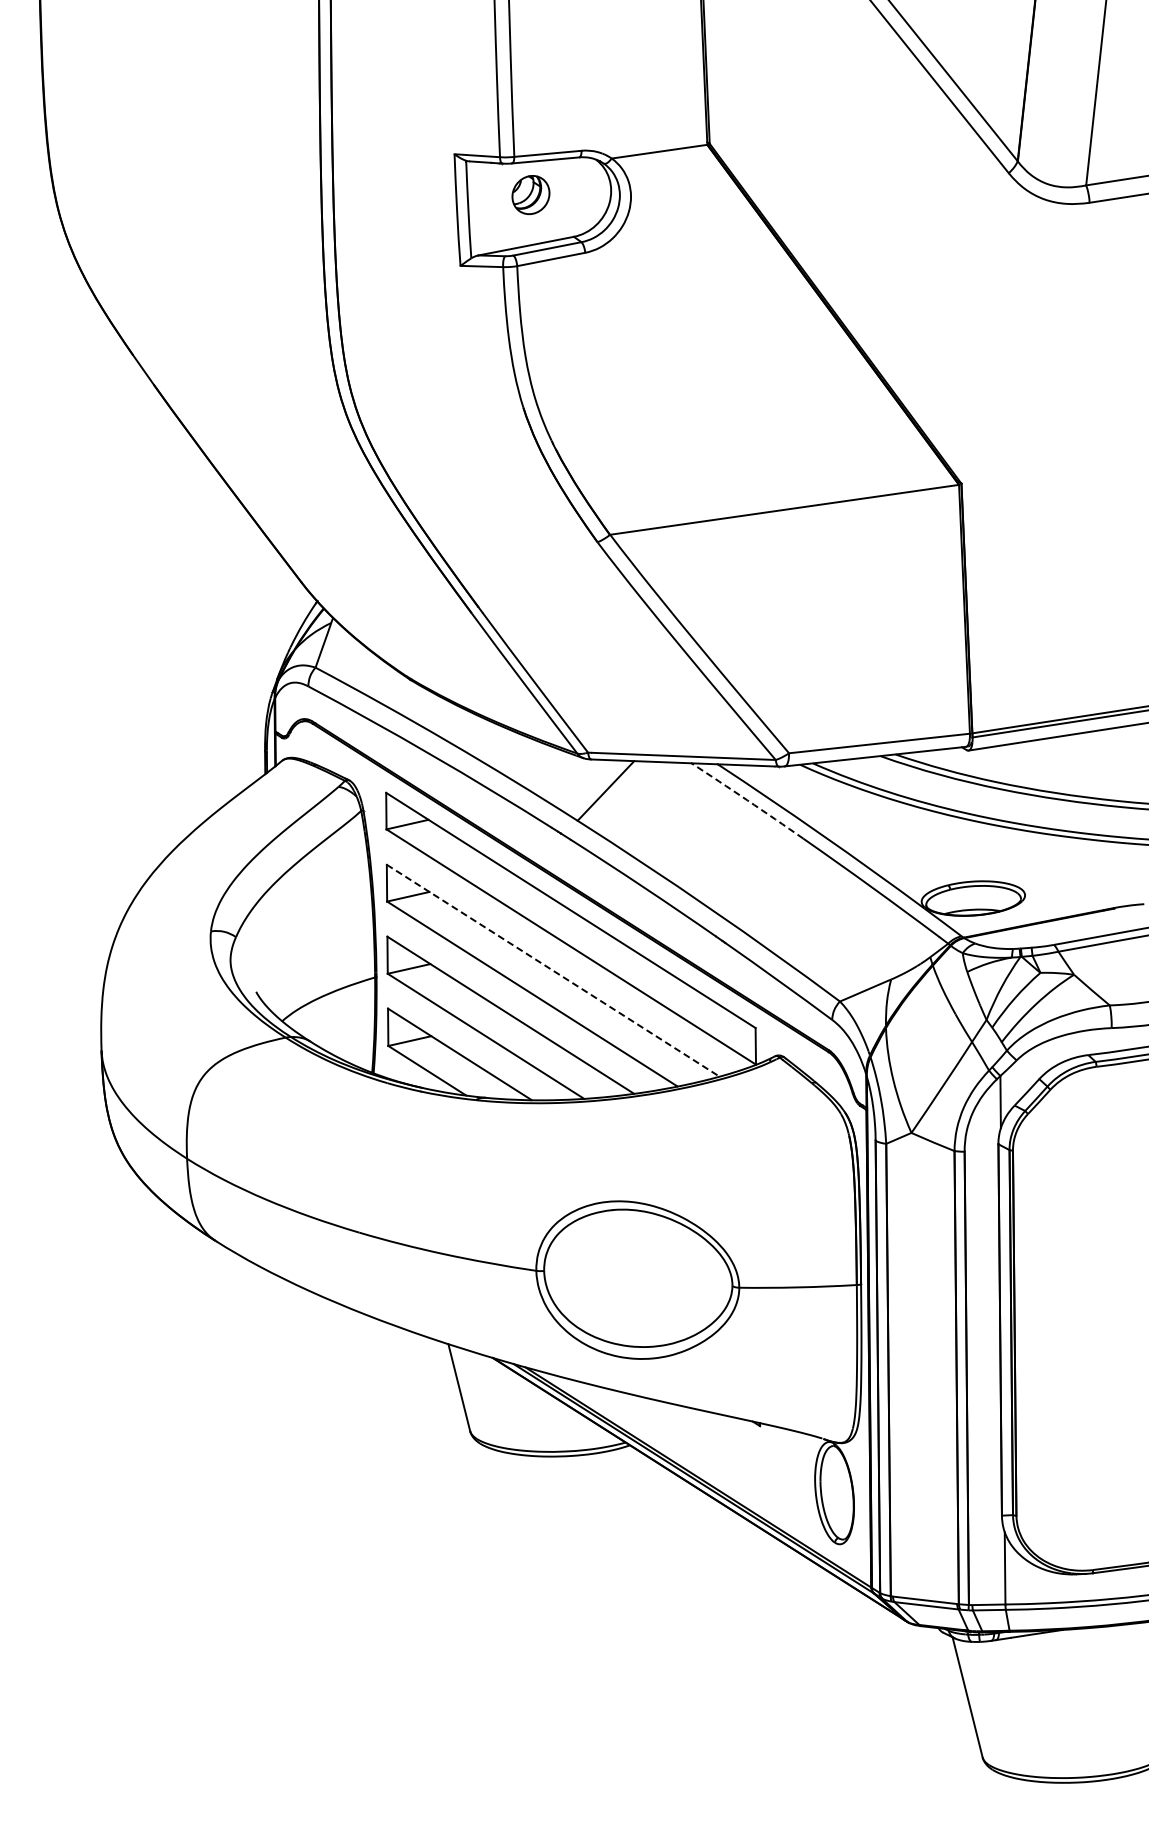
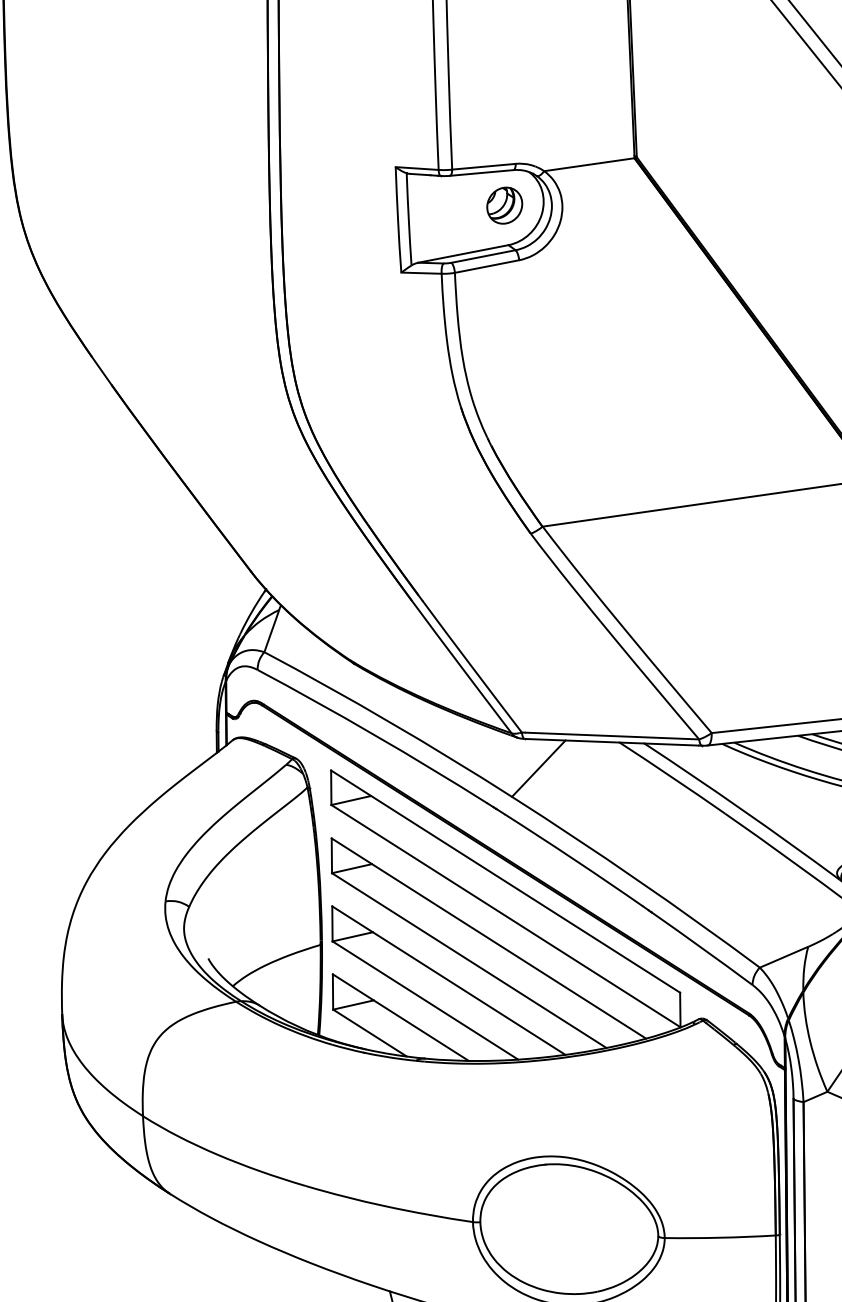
part: (530, 194) -> (504, 205), moved
arc: (747, 800) -> (672, 777), dashed -> solid
line: (553, 970) -> (489, 938), dashed -> solid

